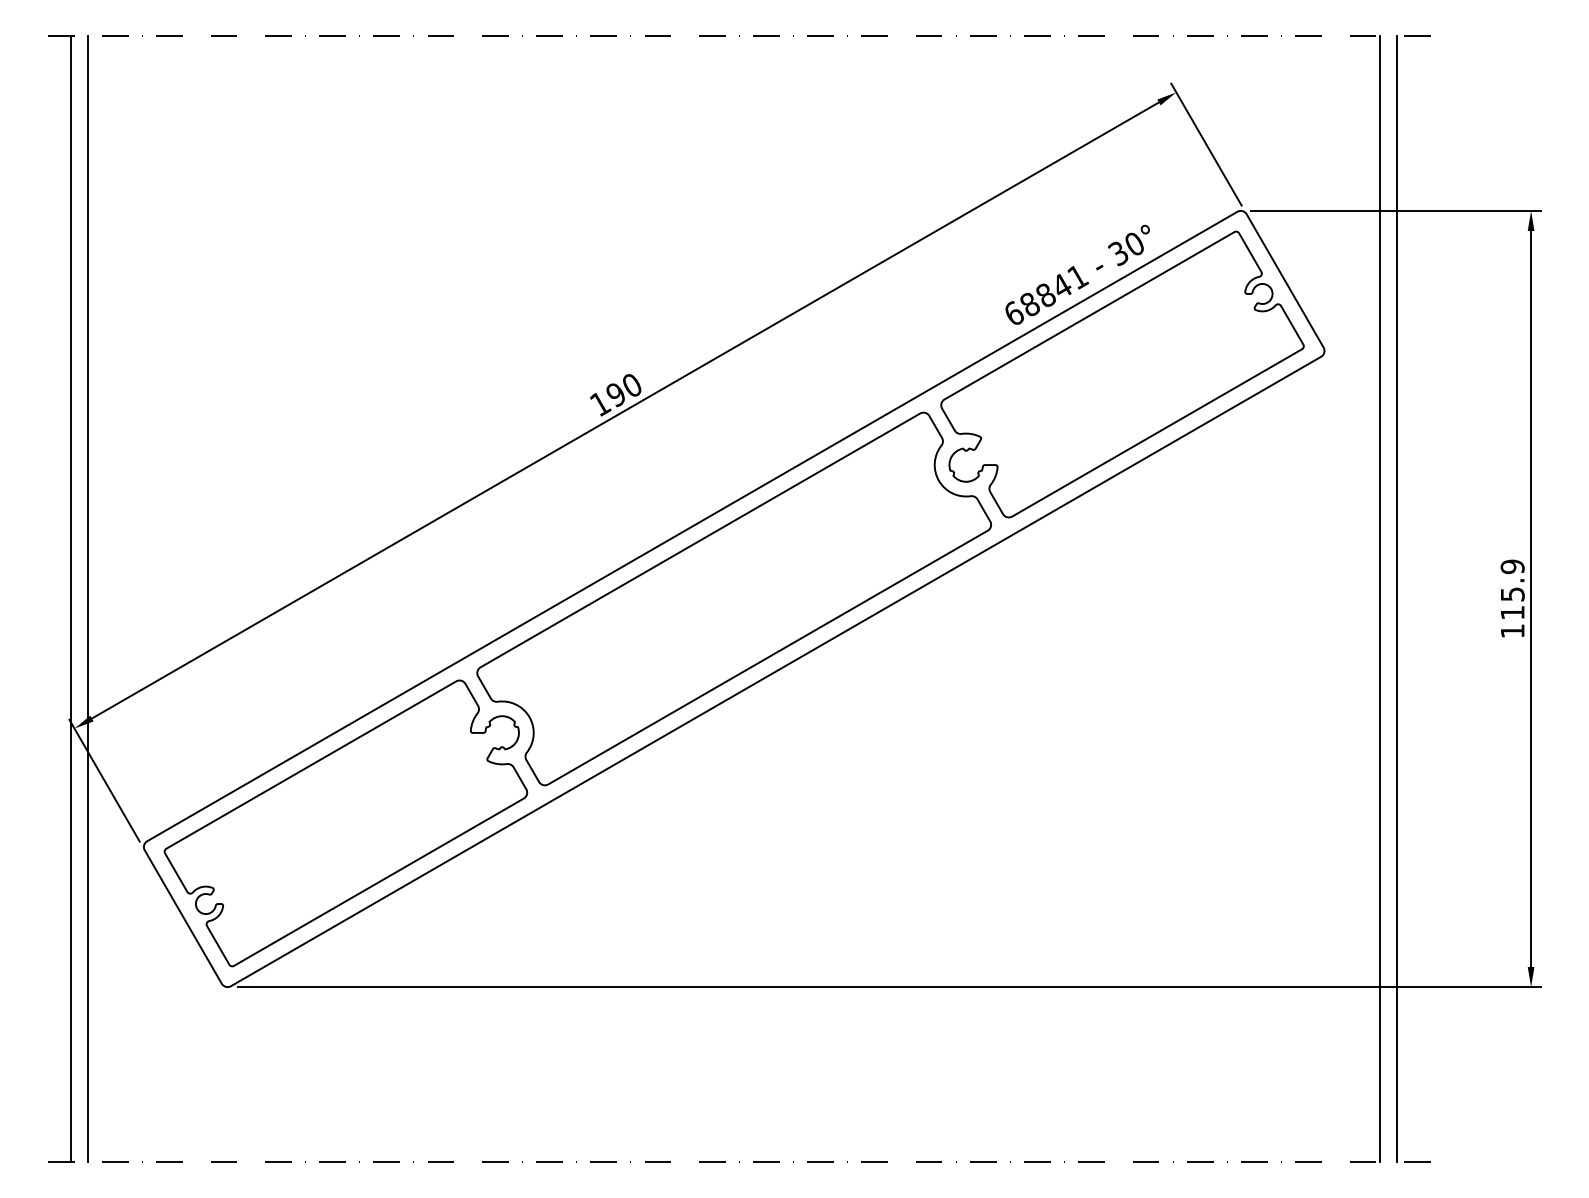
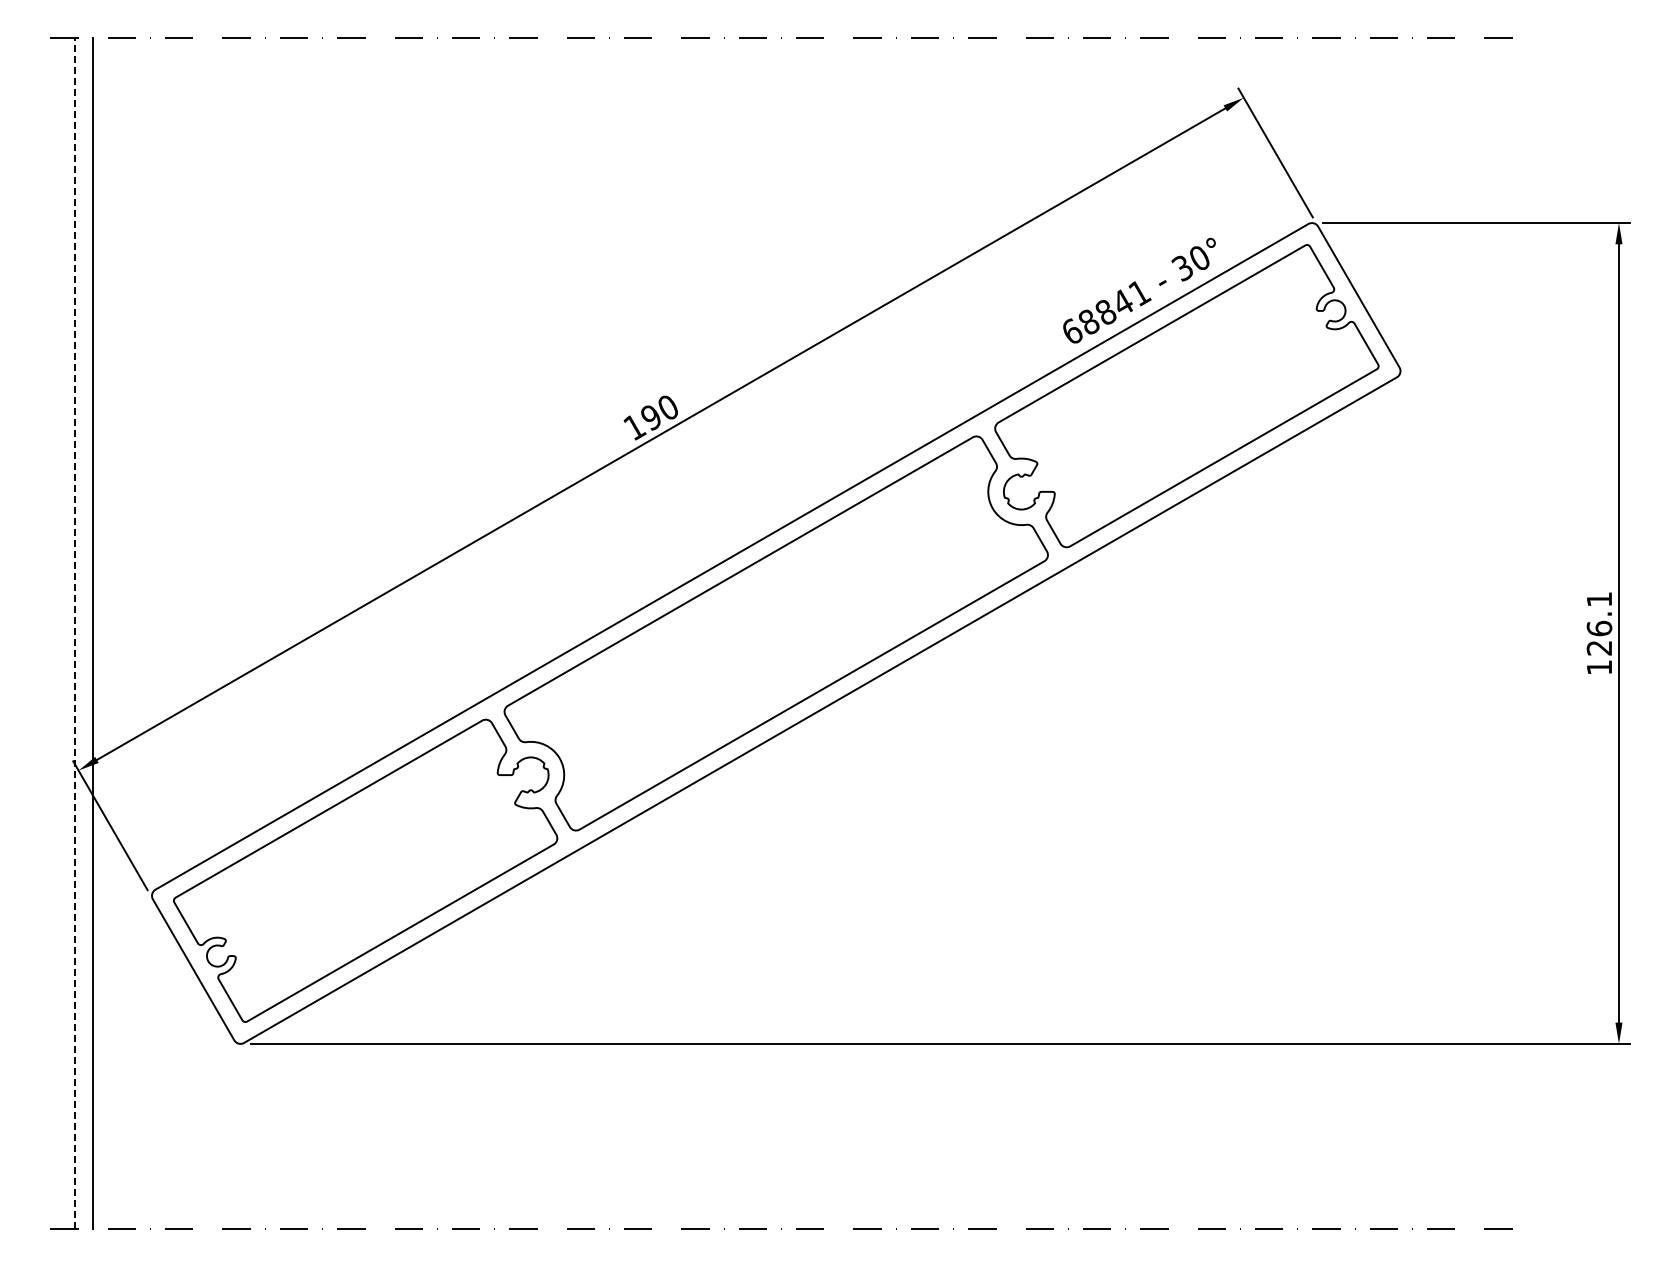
text: (1512, 589) -> (1599, 623), 115.9 -> 126.1
line: (71, 599) -> (75, 633), solid -> dashed
line: (1380, 599) -> (1459, 633), removed
line: (1397, 599) -> (1477, 633), removed

